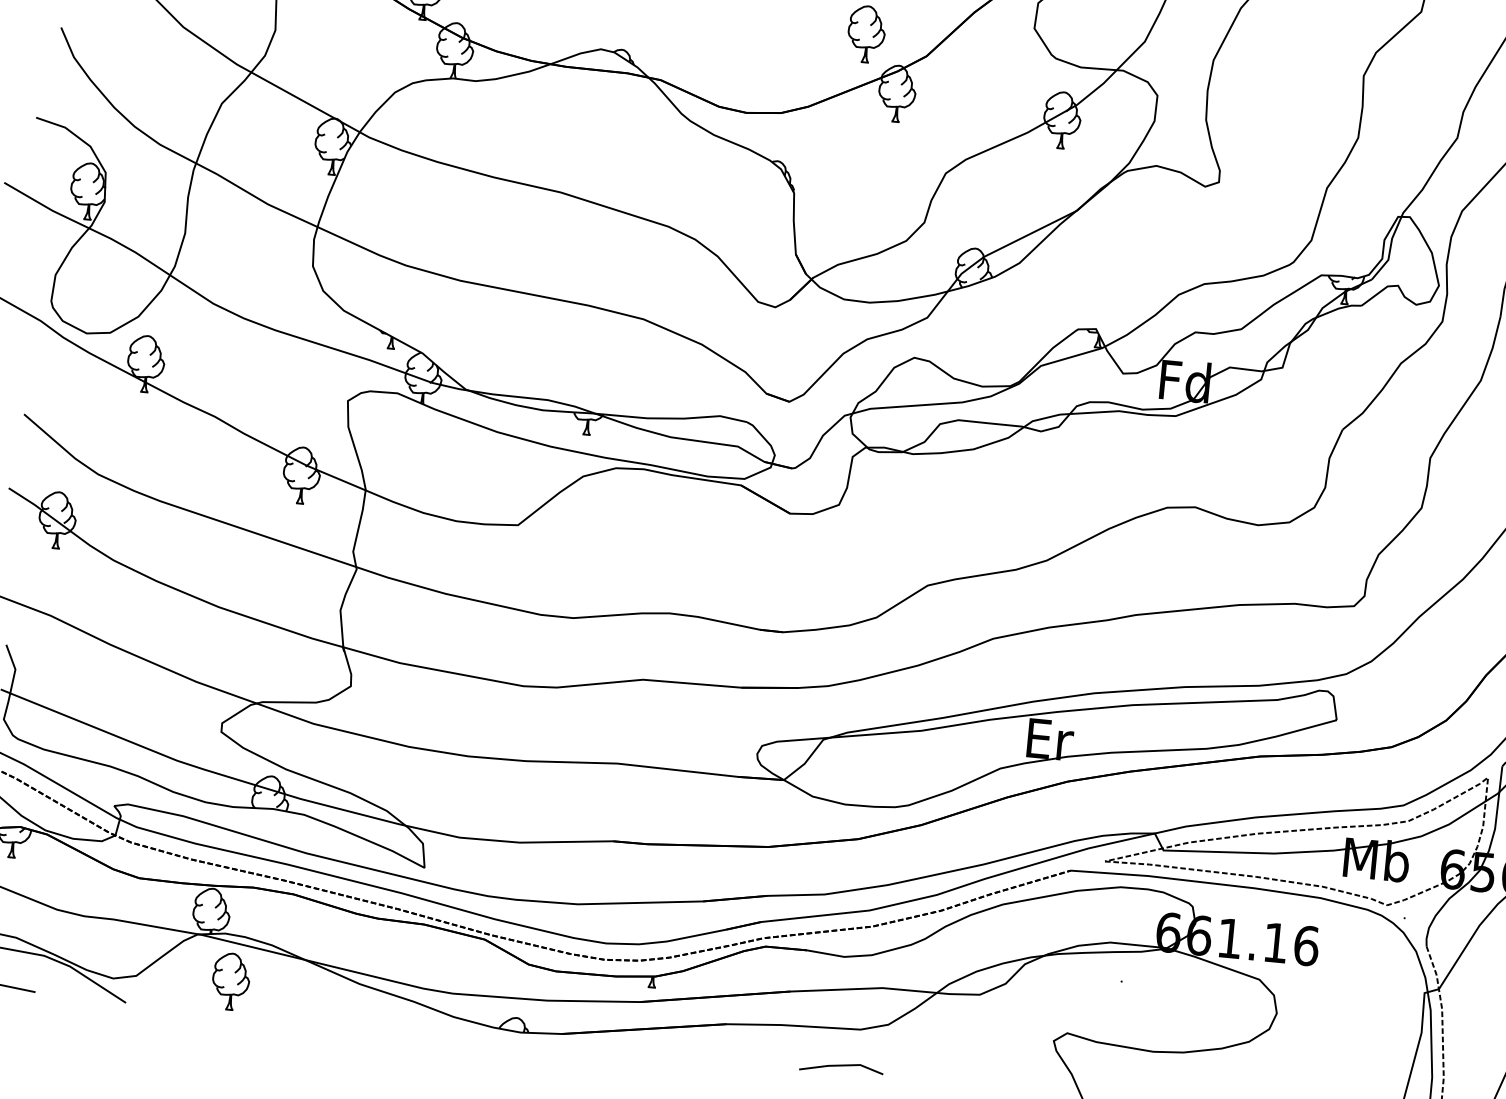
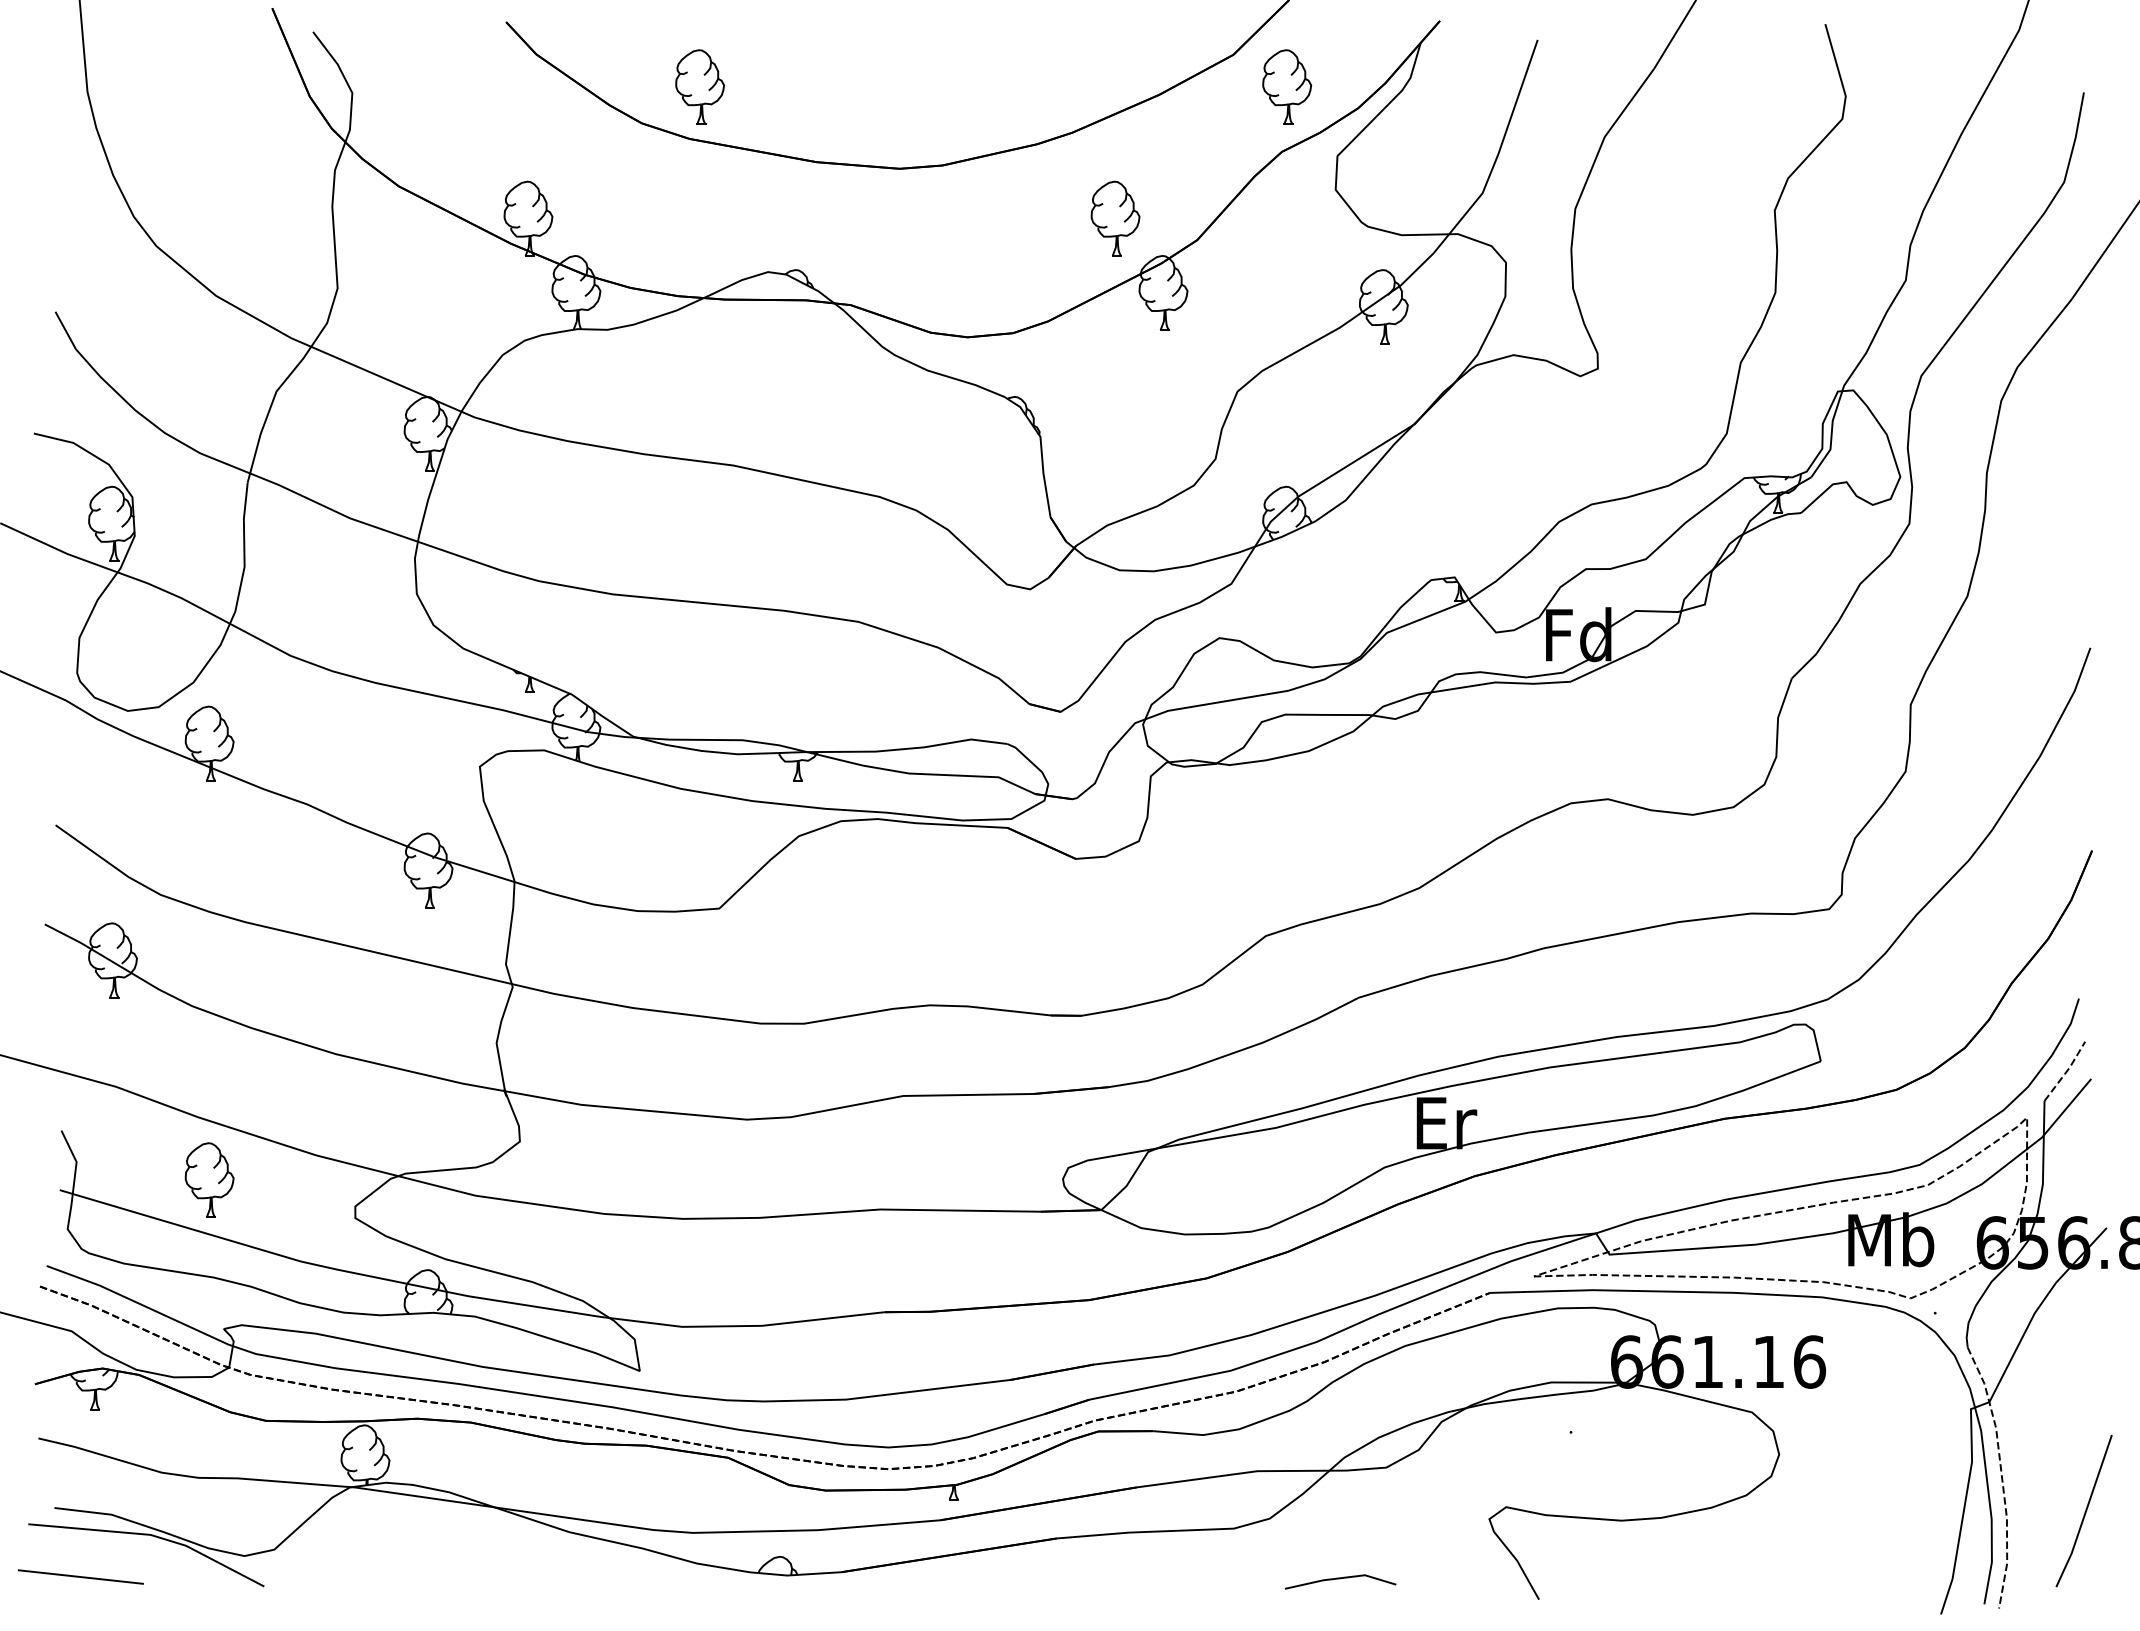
part: (230, 981) -> (209, 1179), moved
line: (841, 1066) -> (1340, 1579), moved

